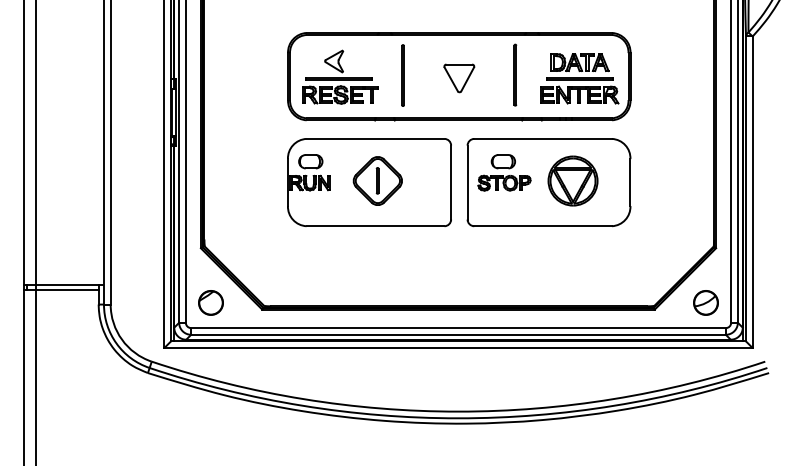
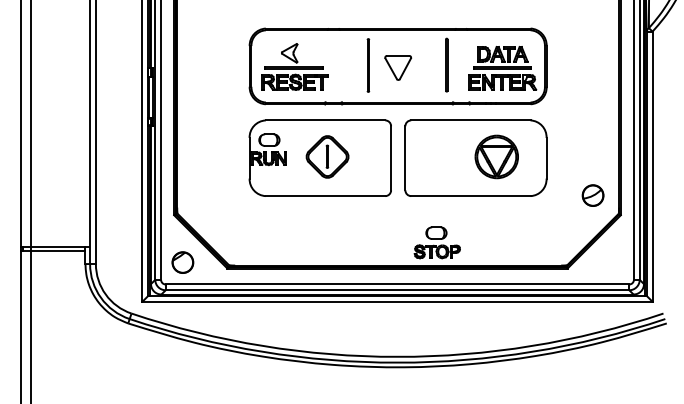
line: (403, 75) -> (368, 65), moved
part: (503, 172) -> (436, 242), moved
part: (705, 302) -> (592, 195), moved

